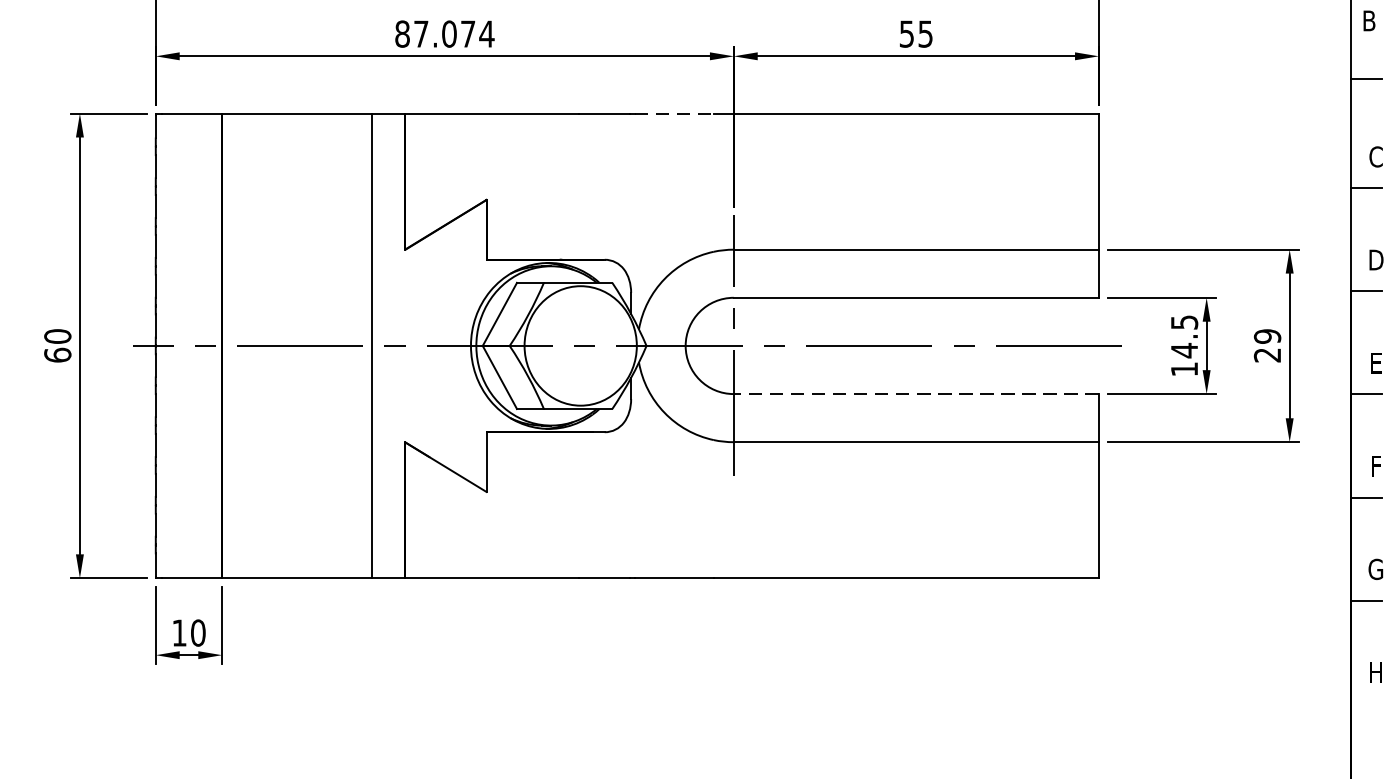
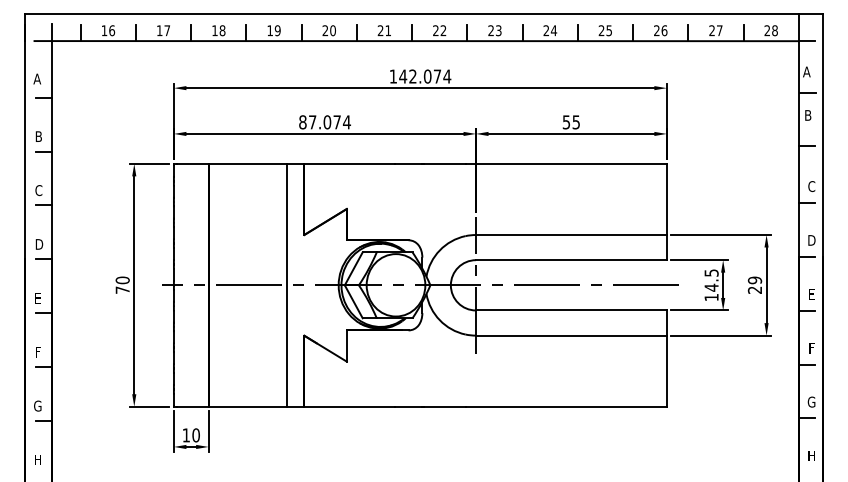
line: (673, 112) -> (444, 163), dashed -> solid
text: (57, 353) -> (122, 289), 60 -> 70
line: (914, 394) -> (570, 310), dashed -> solid

